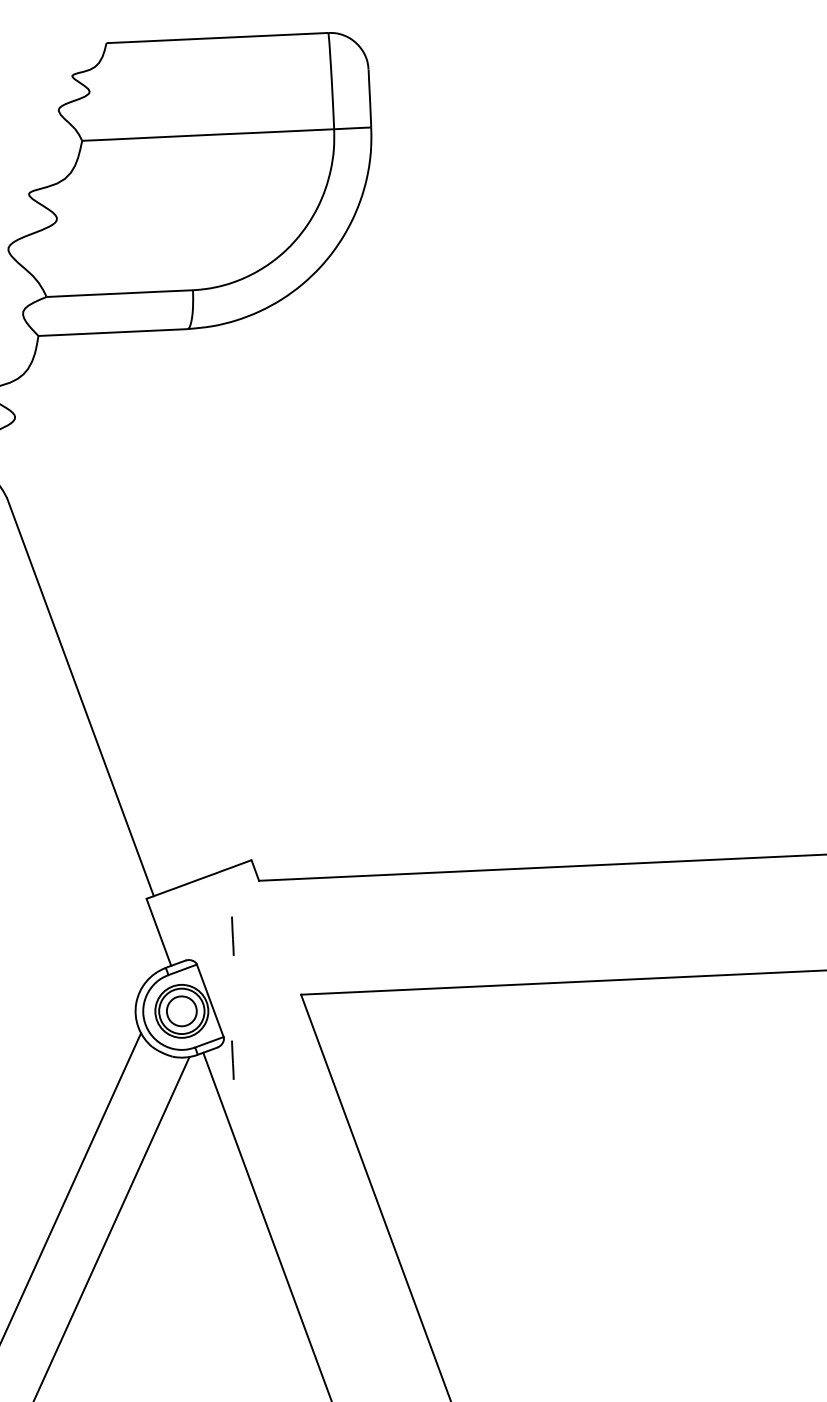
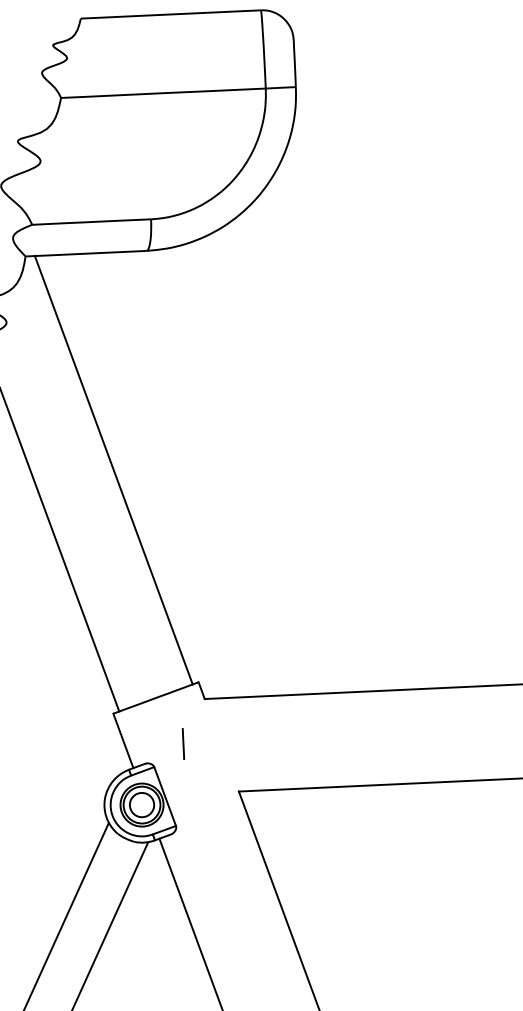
line: (146, 598) -> (113, 469), added
line: (232, 1059) -> (183, 844), removed

